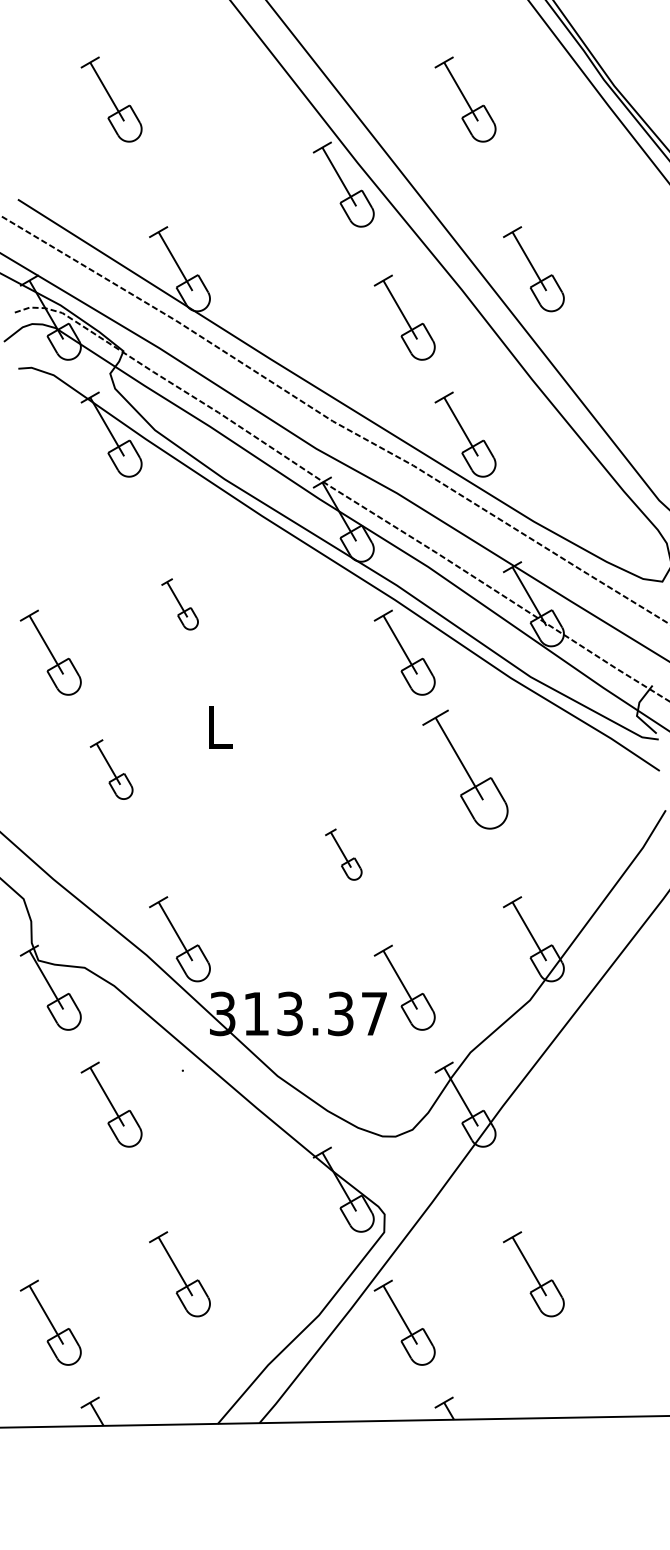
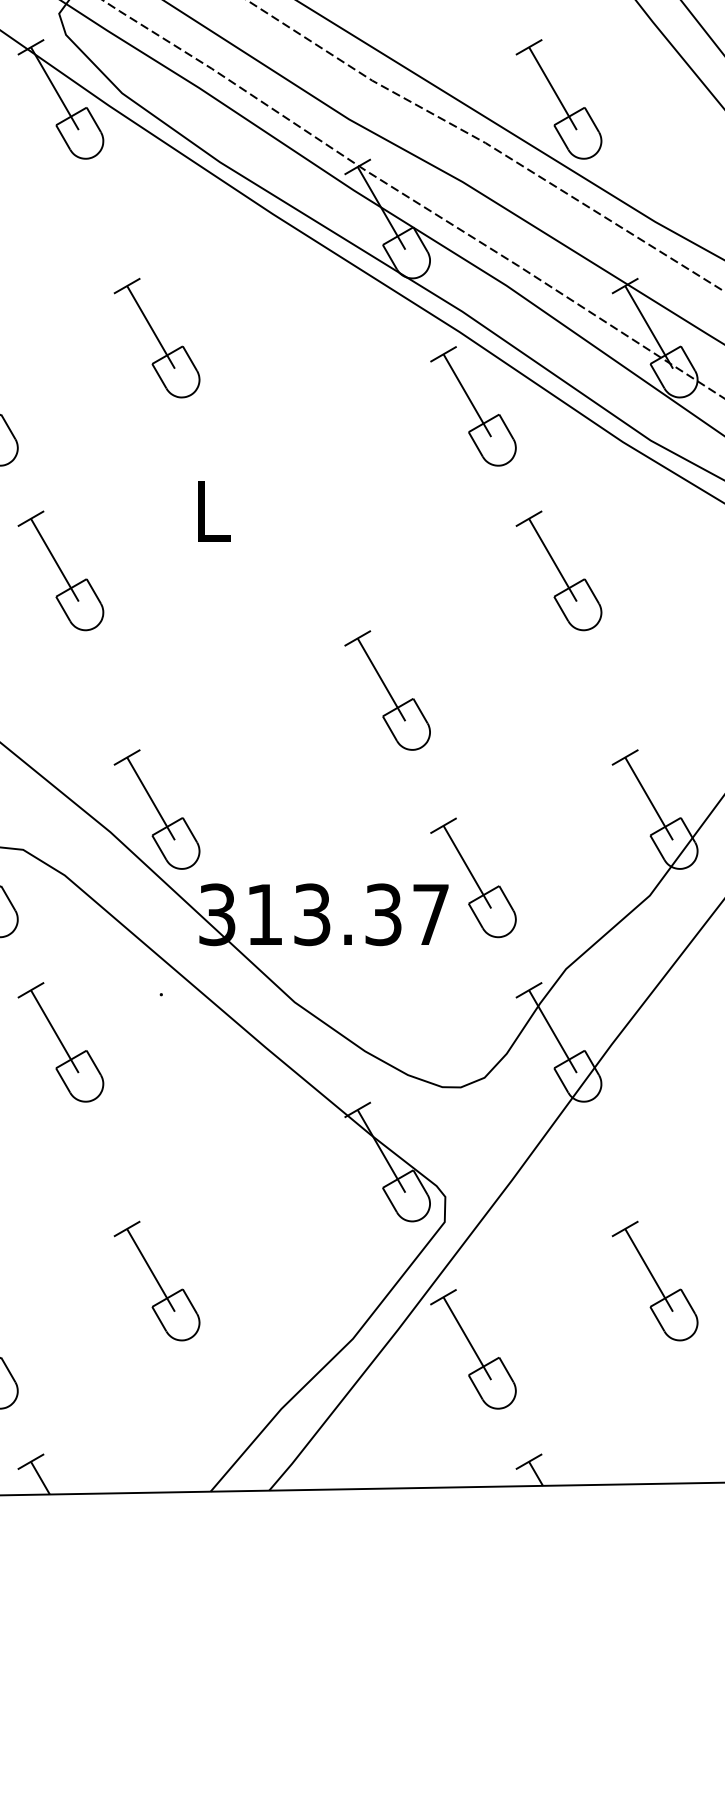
part: (179, 604) -> (156, 338), size x1.67
part: (111, 769) -> (60, 570), size x1.43
part: (465, 769) -> (559, 570), size x0.71
part: (343, 854) -> (387, 690), size x1.67

